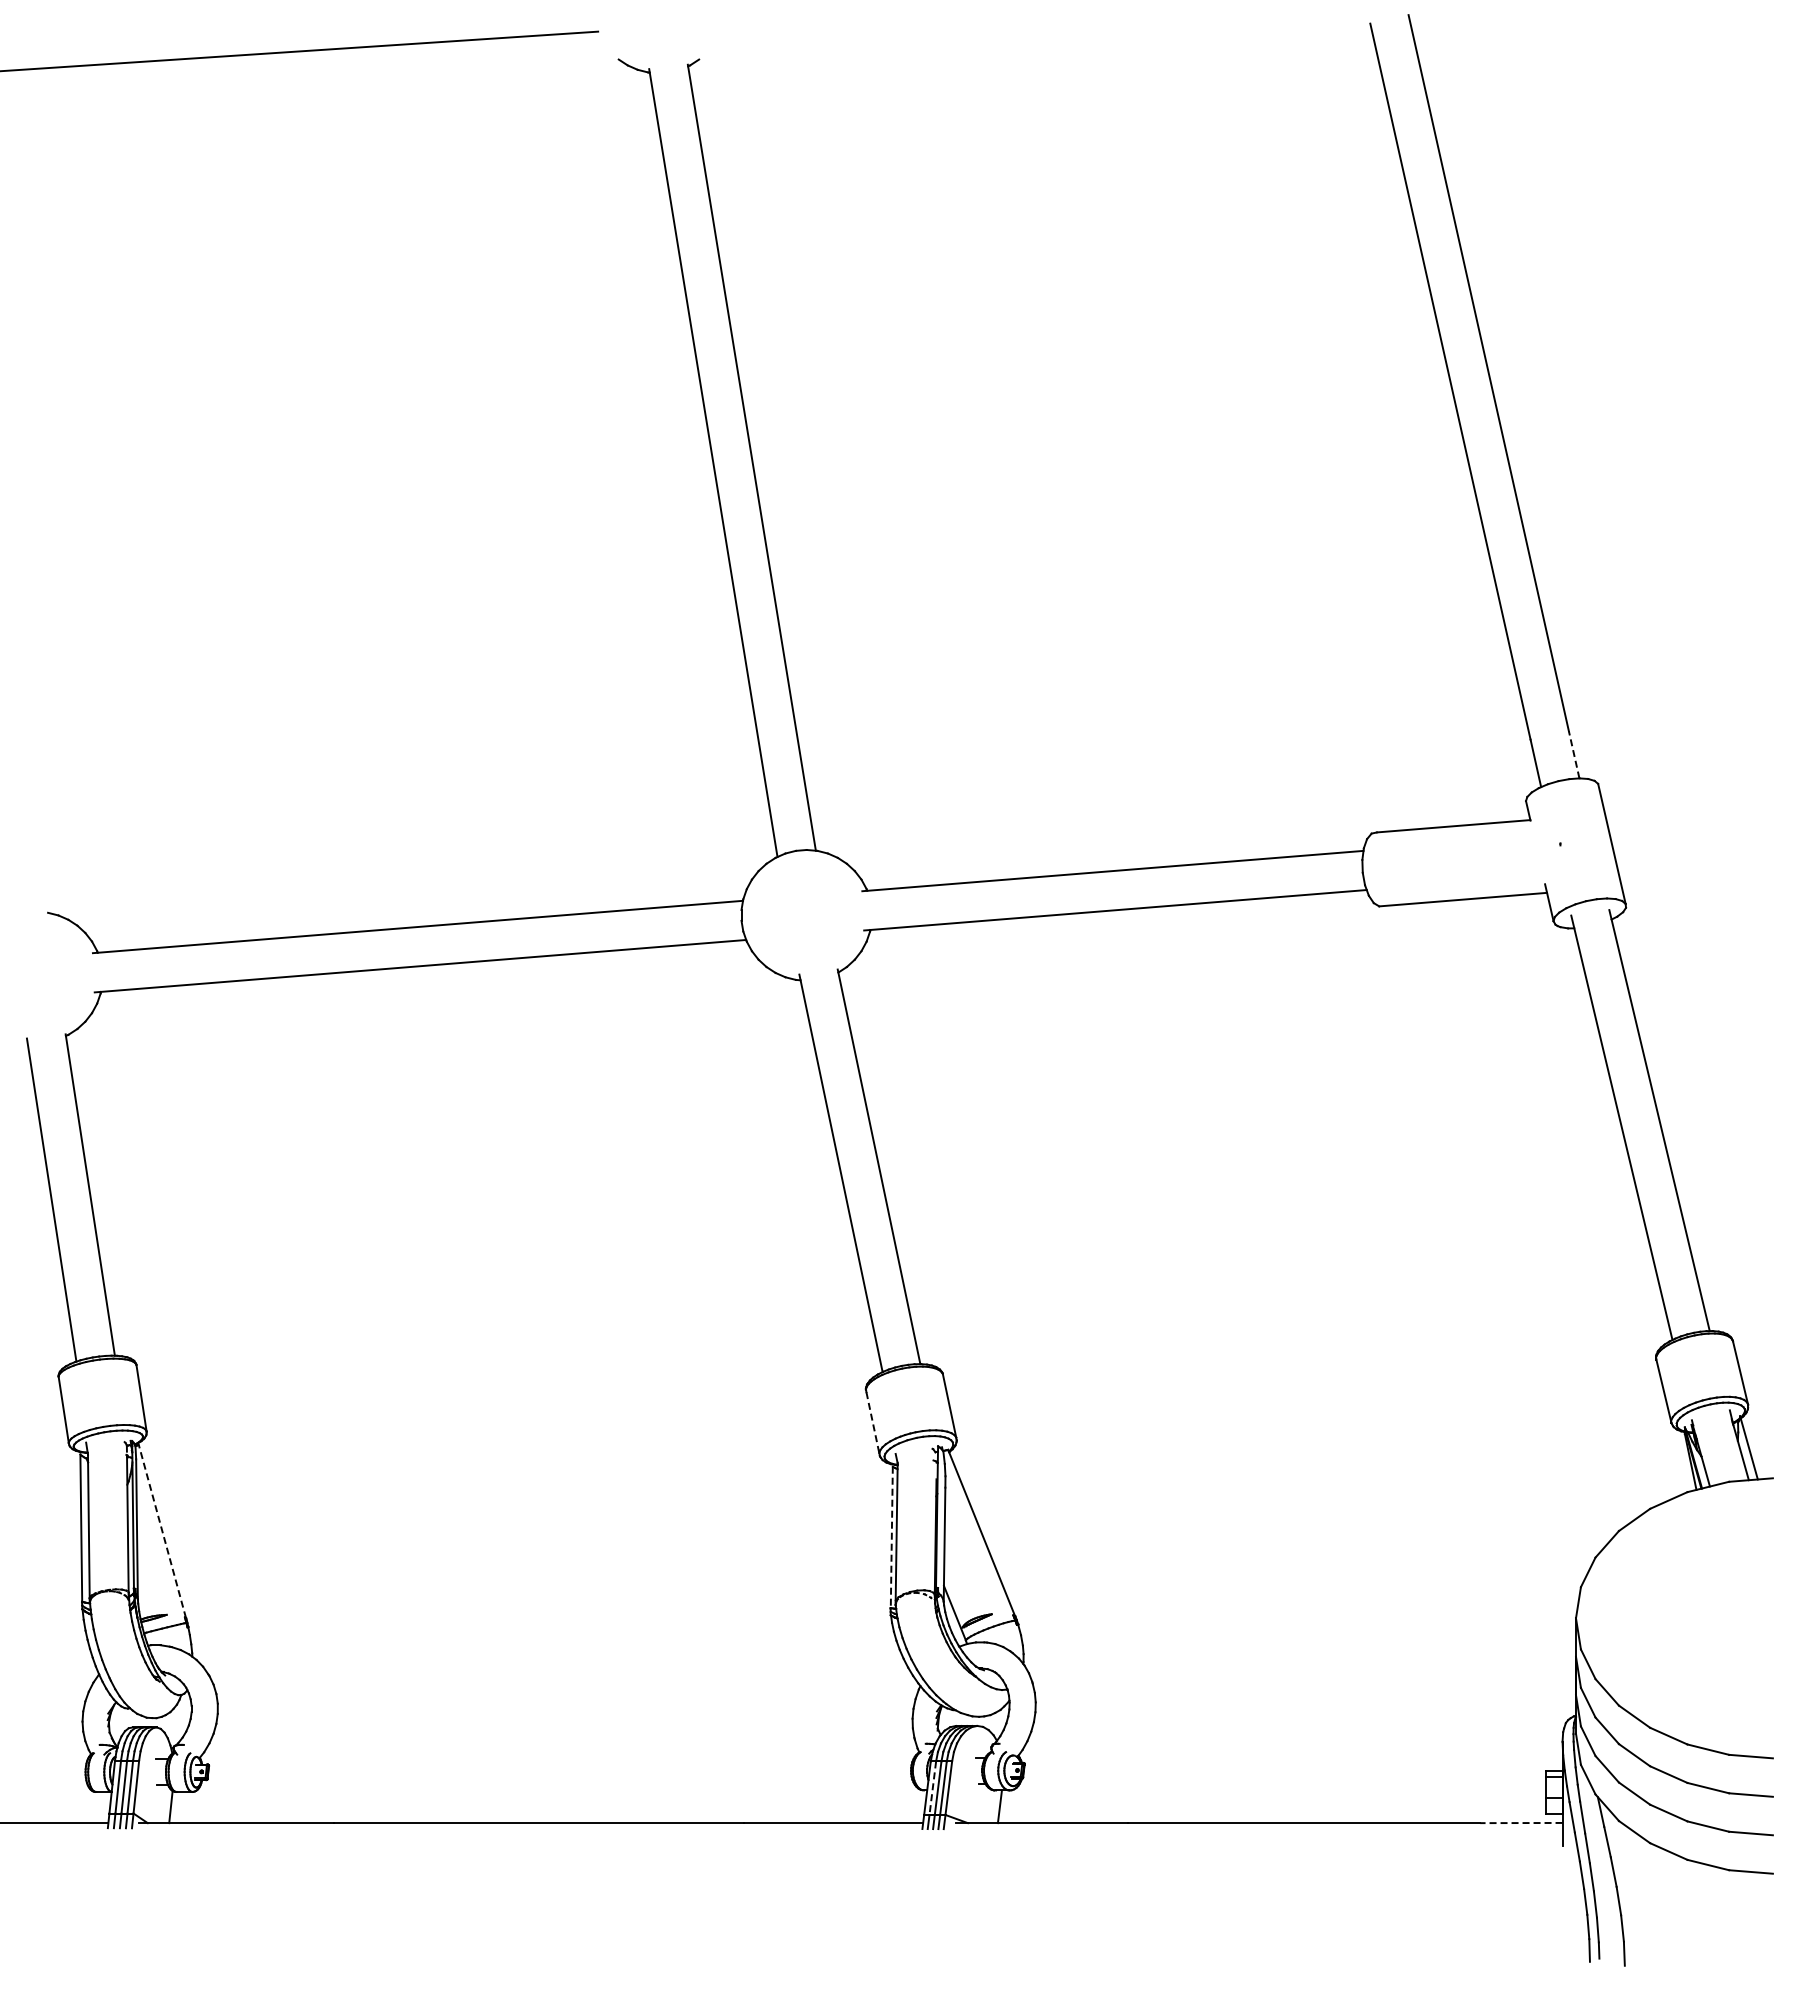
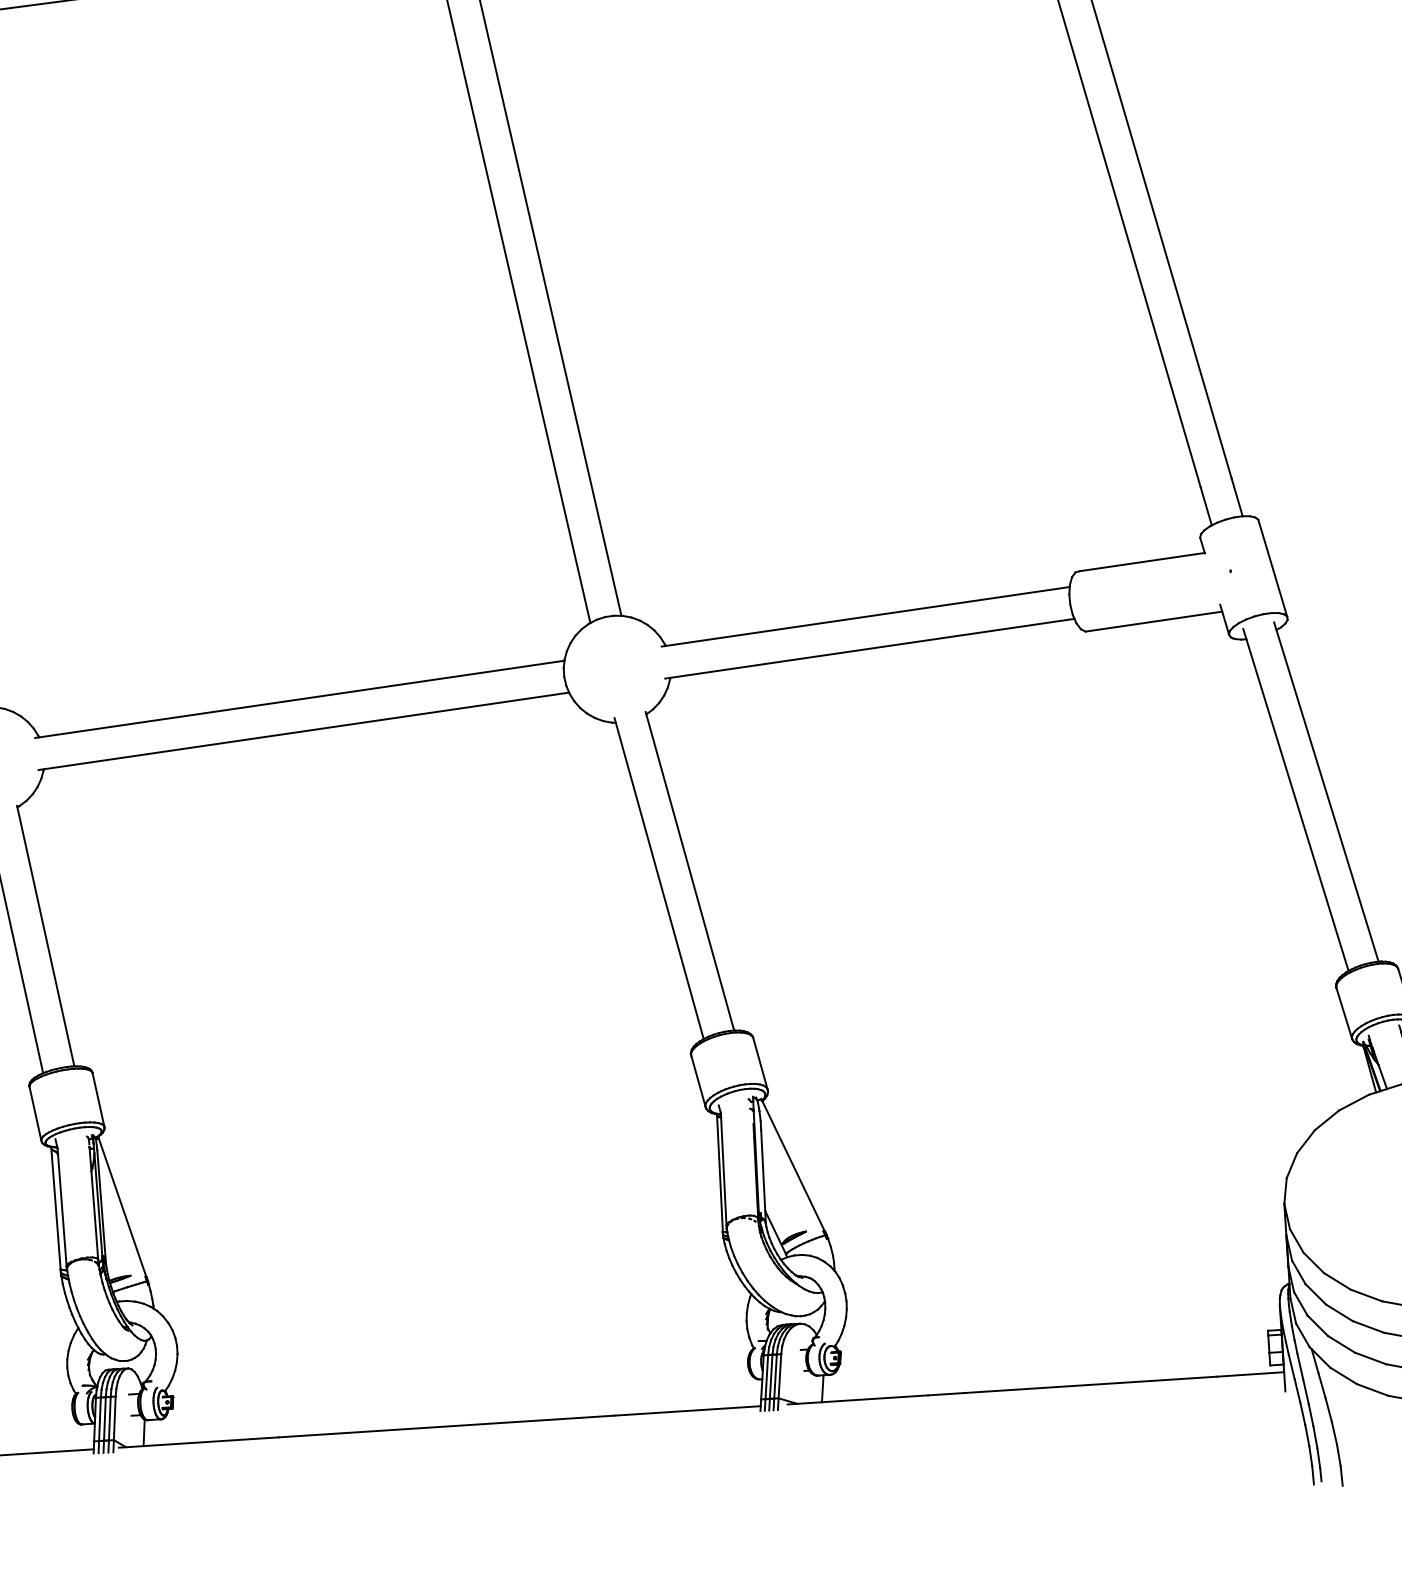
line: (1574, 754) -> (1237, 496), dashed -> solid
line: (873, 1424) -> (699, 1082), dashed -> solid
line: (162, 1531) -> (122, 1207), dashed -> solid
line: (891, 1537) -> (719, 1174), dashed -> solid
line: (932, 1788) -> (766, 1377), dashed -> solid
line: (1520, 1823) -> (1249, 1374), dashed -> solid

